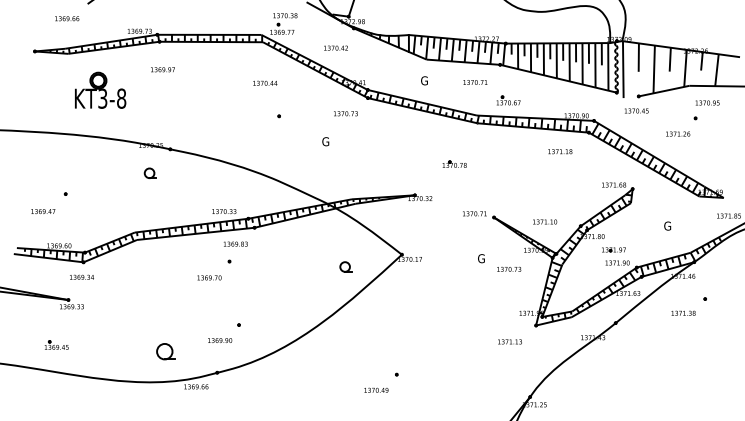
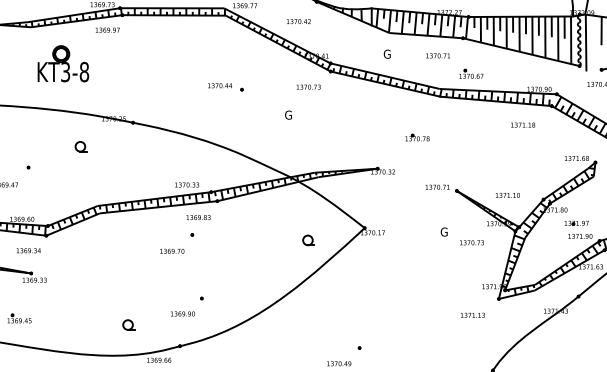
text: (162, 69) -> (107, 29), moved
text: (265, 82) -> (220, 84), moved
part: (149, 172) -> (80, 145), moved
text: (81, 276) -> (28, 249), moved
part: (165, 351) -> (128, 324), size x0.62

